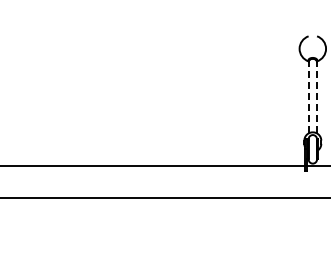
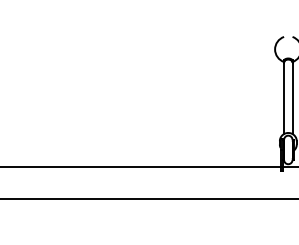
line: (308, 97) -> (283, 98), dashed -> solid
line: (317, 97) -> (292, 98), dashed -> solid

